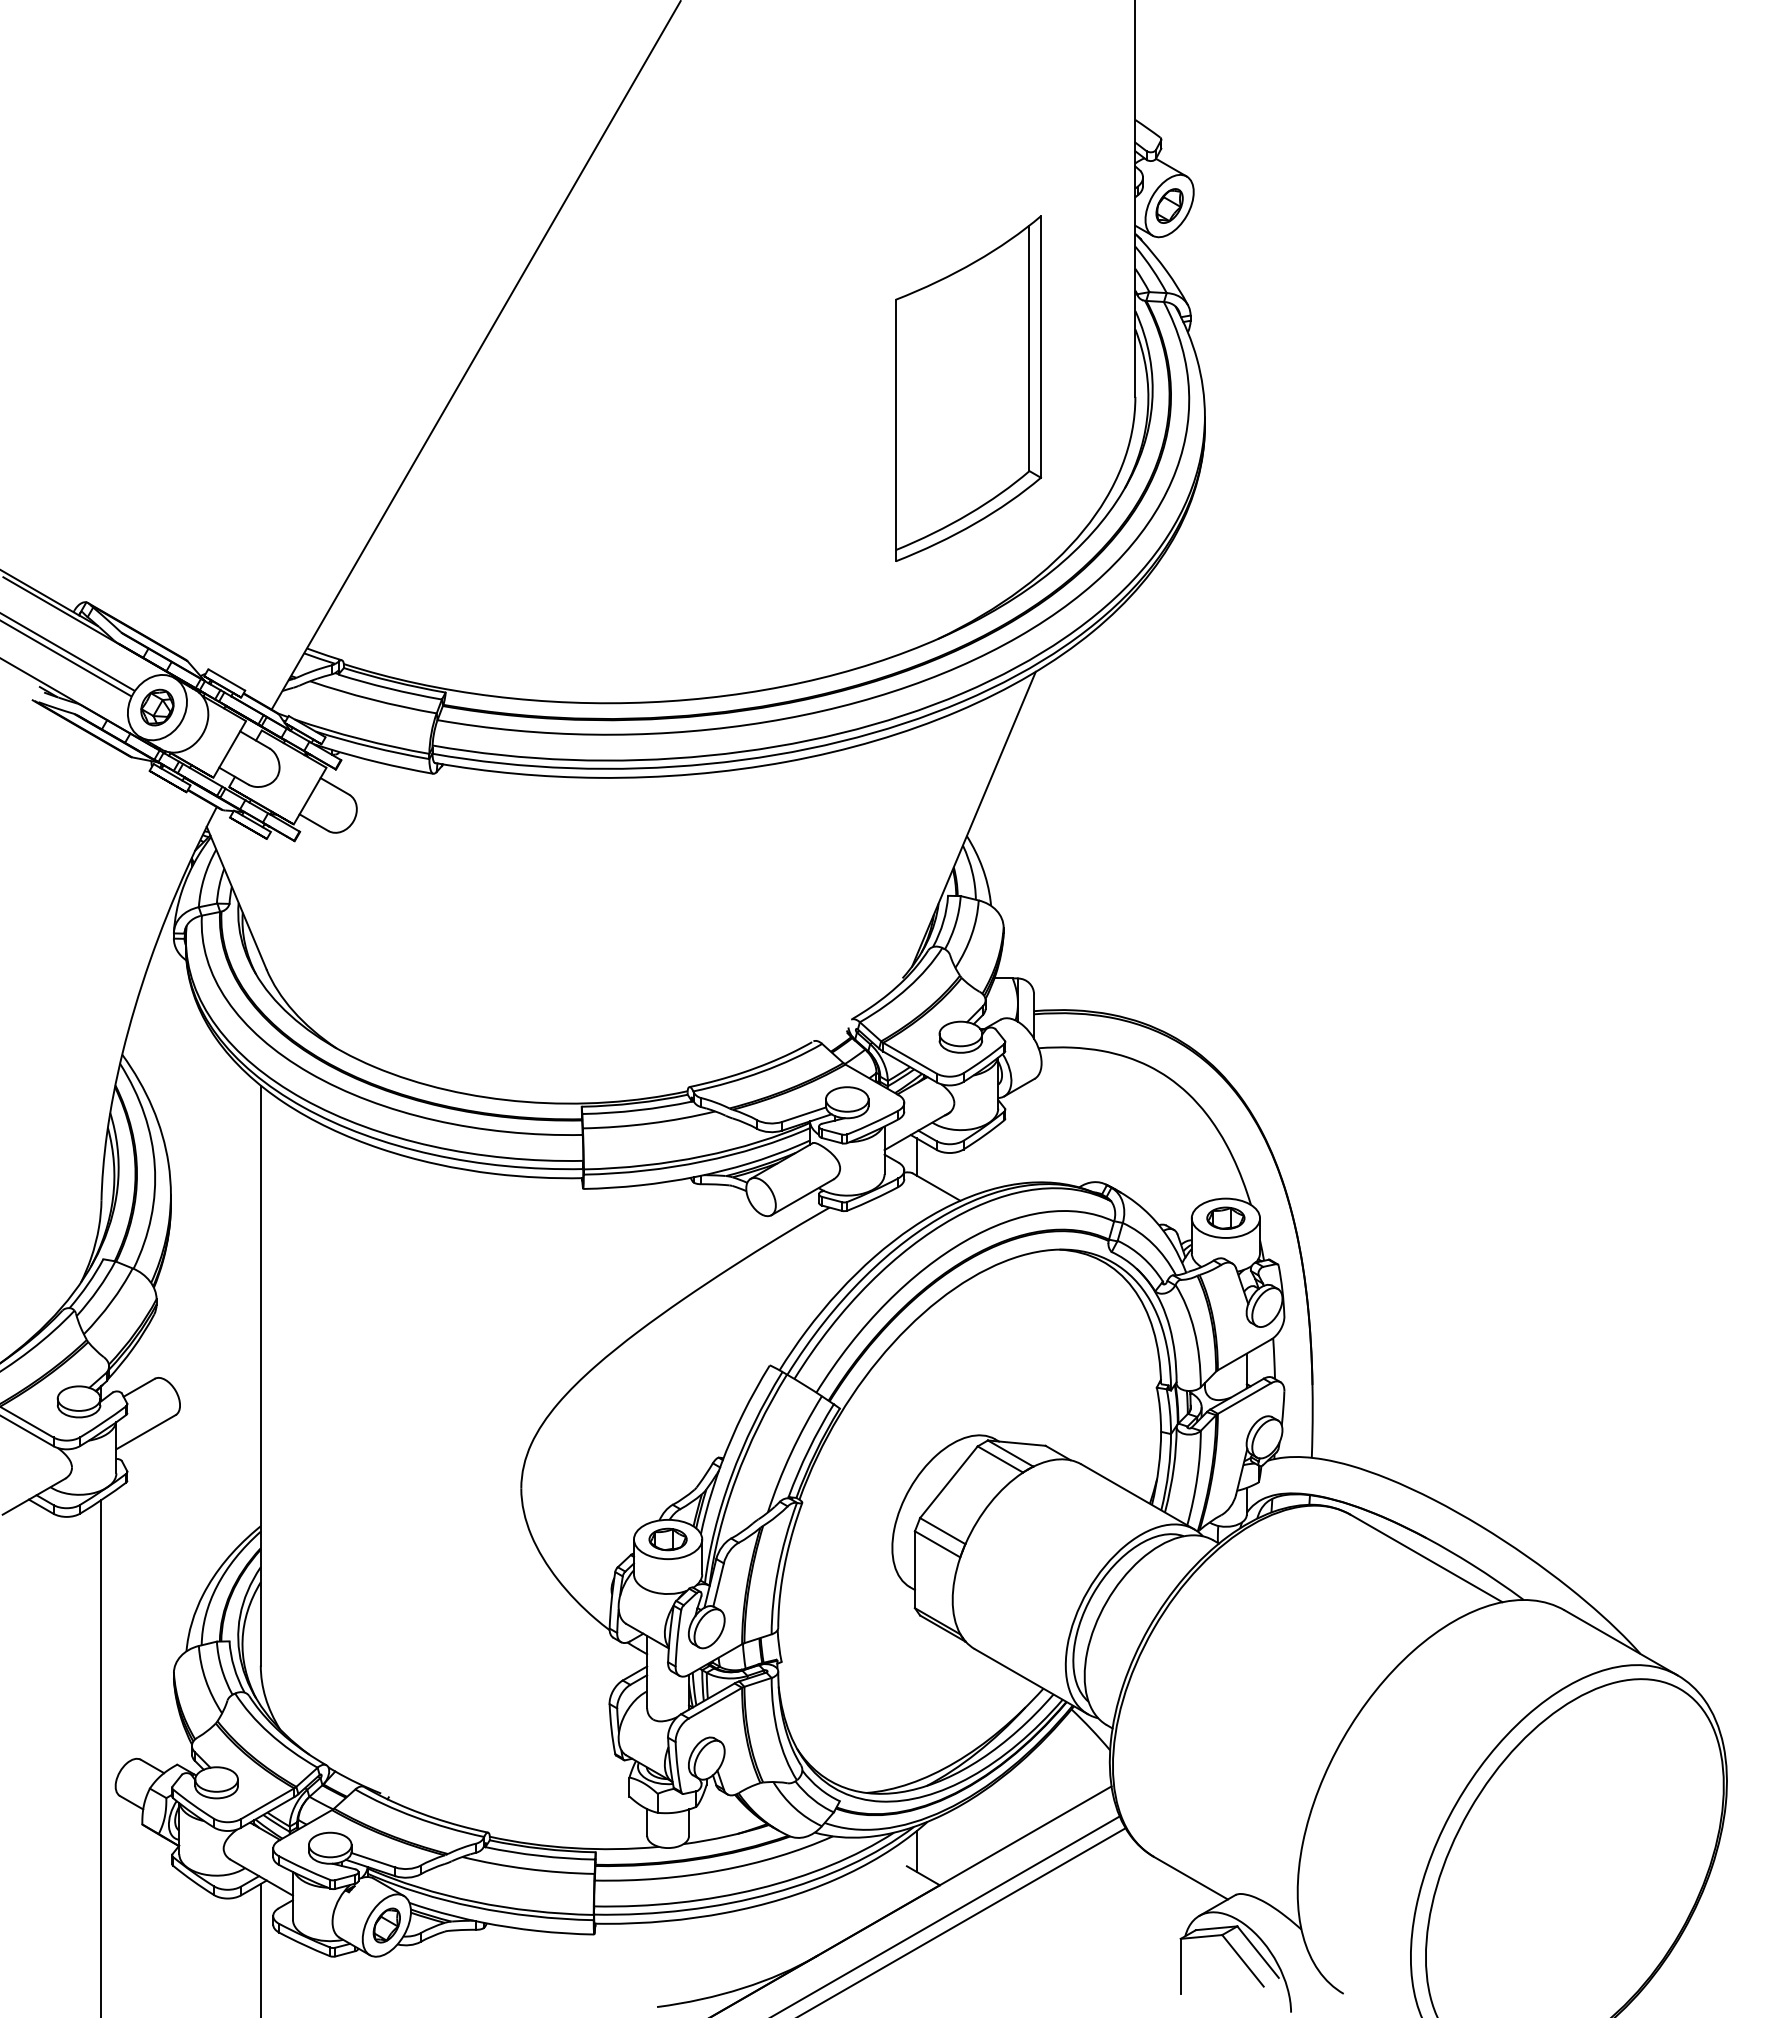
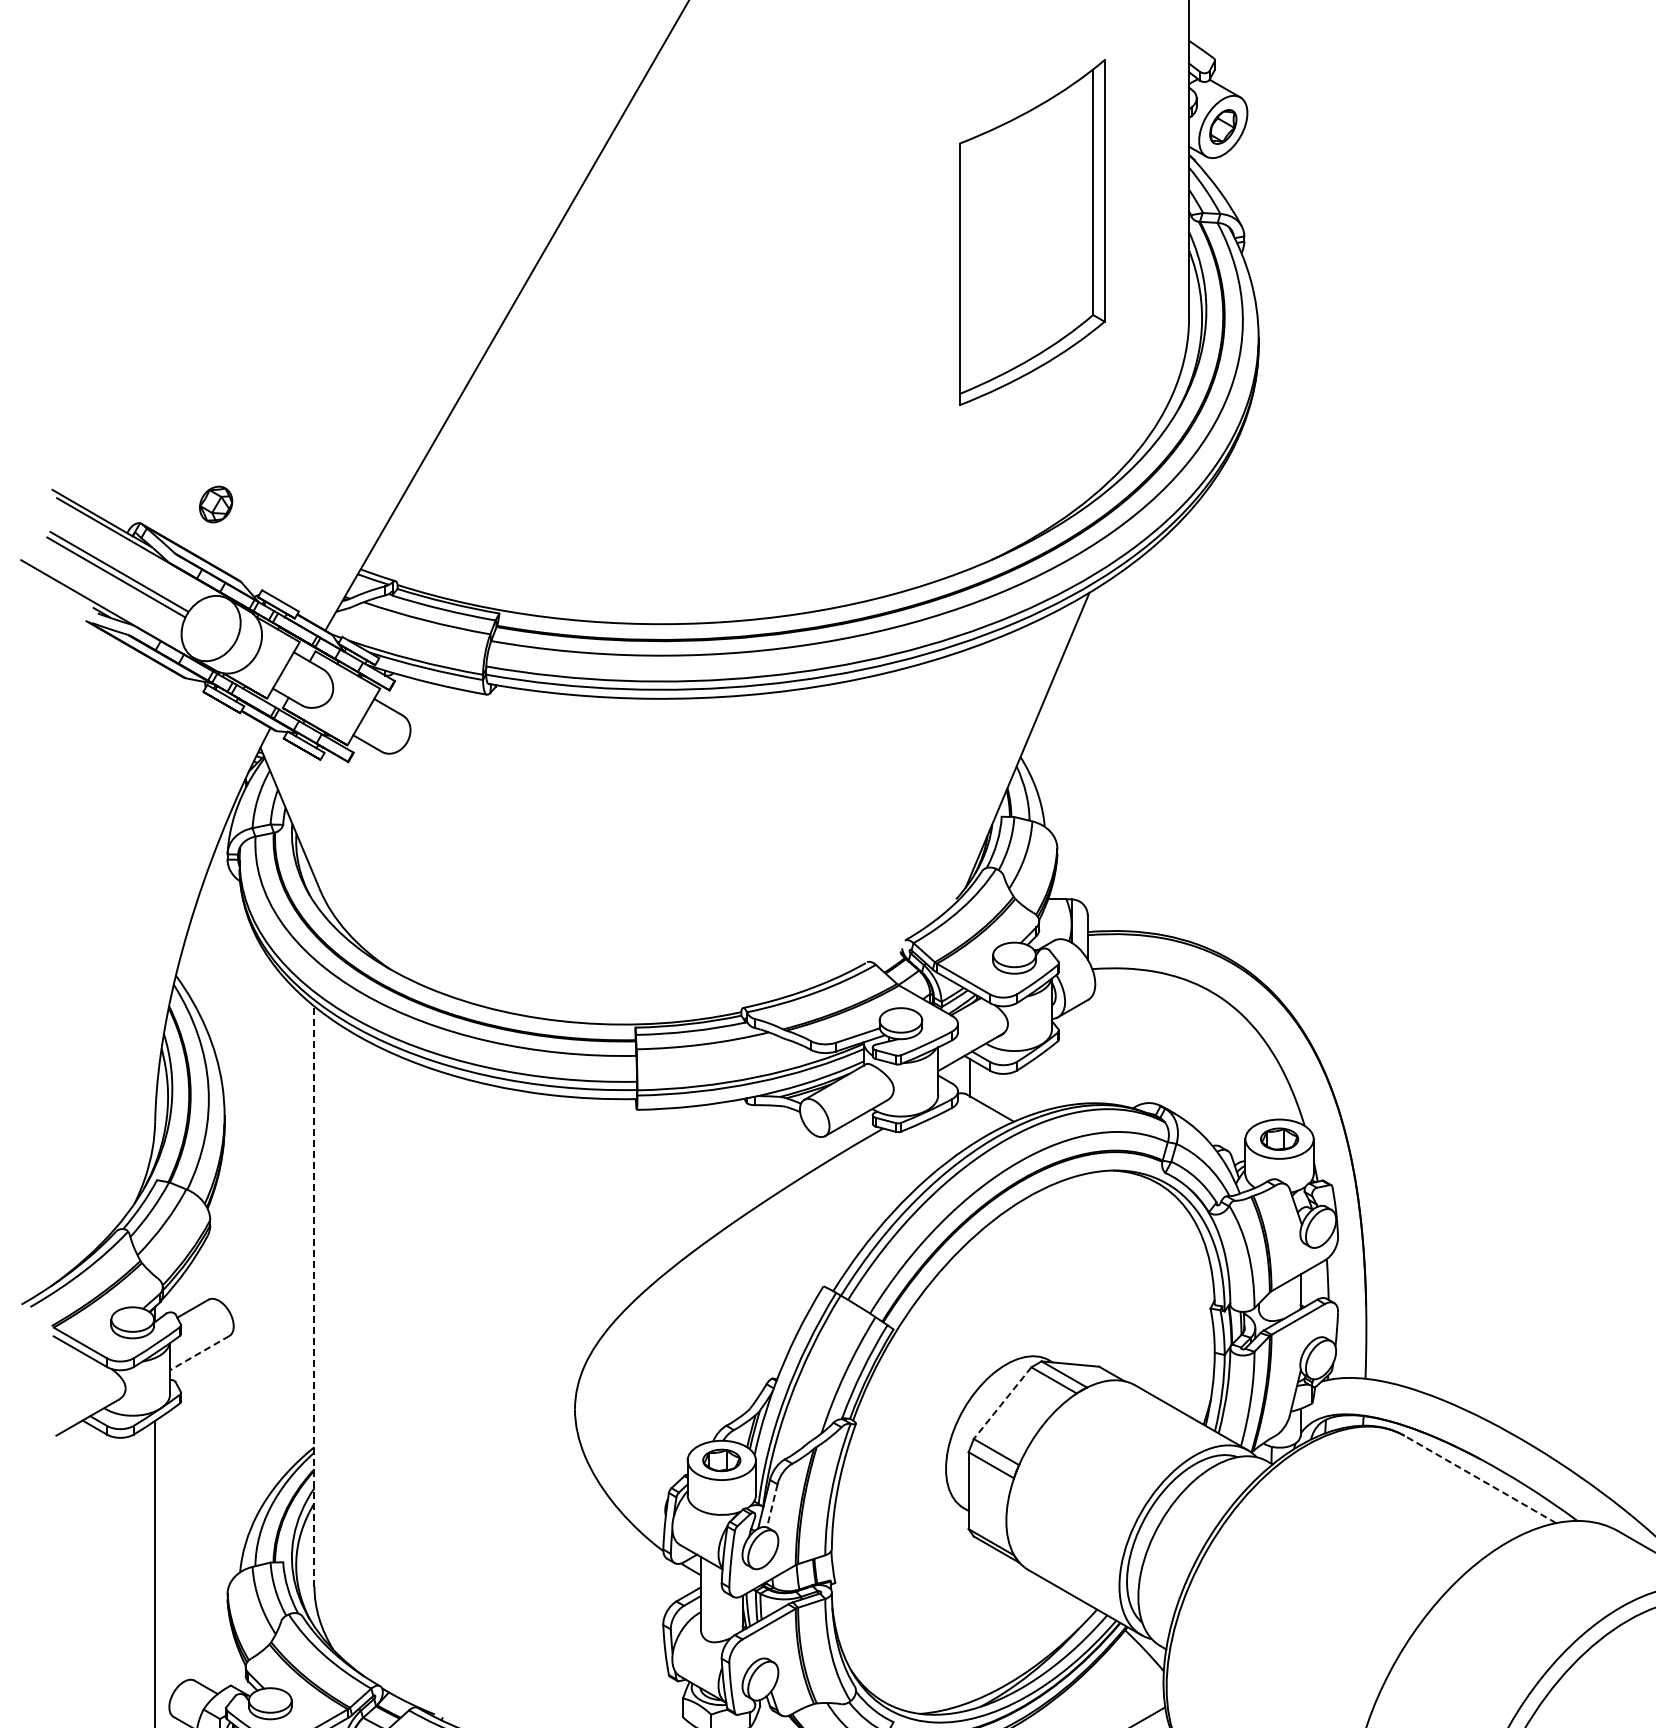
part: (968, 388) -> (1032, 232), moved
part: (157, 707) -> (216, 504), moved
line: (260, 1375) -> (314, 1296), solid -> dashed
line: (145, 1432) -> (199, 1353), solid -> dashed
line: (948, 1482) -> (1002, 1403), solid -> dashed
line: (1426, 1558) -> (1480, 1479), solid -> dashed
line: (718, 1585) -> (772, 1506), solid -> dashed

